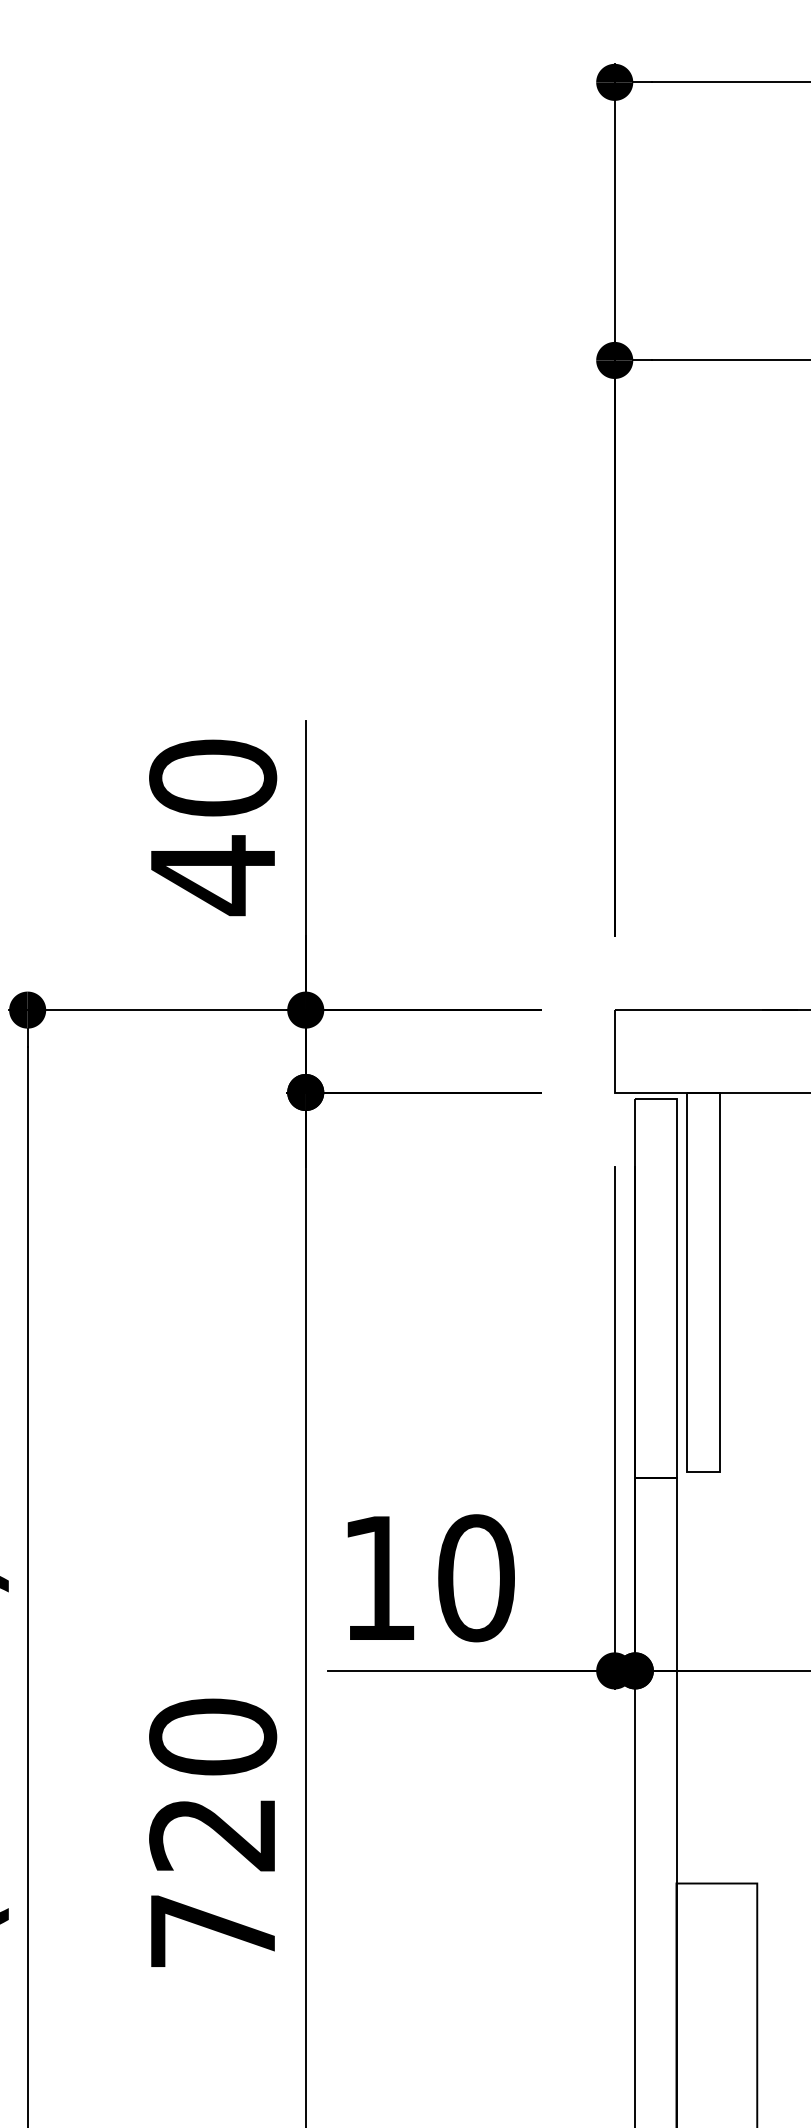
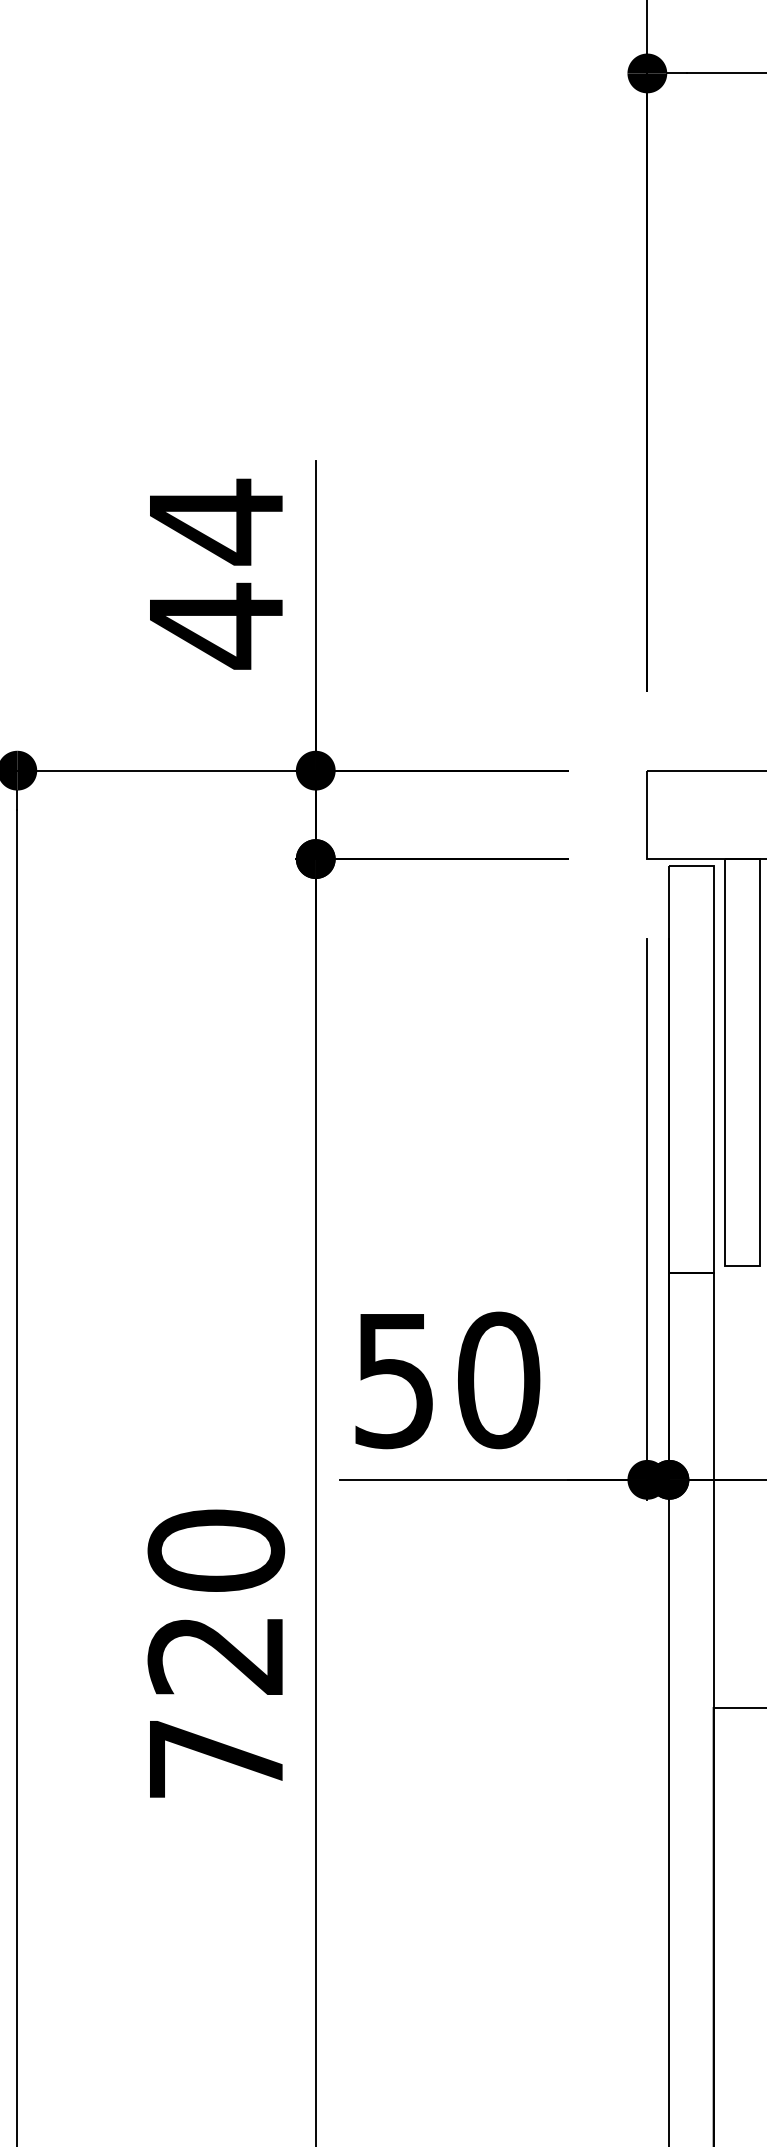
text: (213, 778) -> (216, 522), 40 -> 44
text: (378, 1579) -> (393, 1381), 10 -> 50

